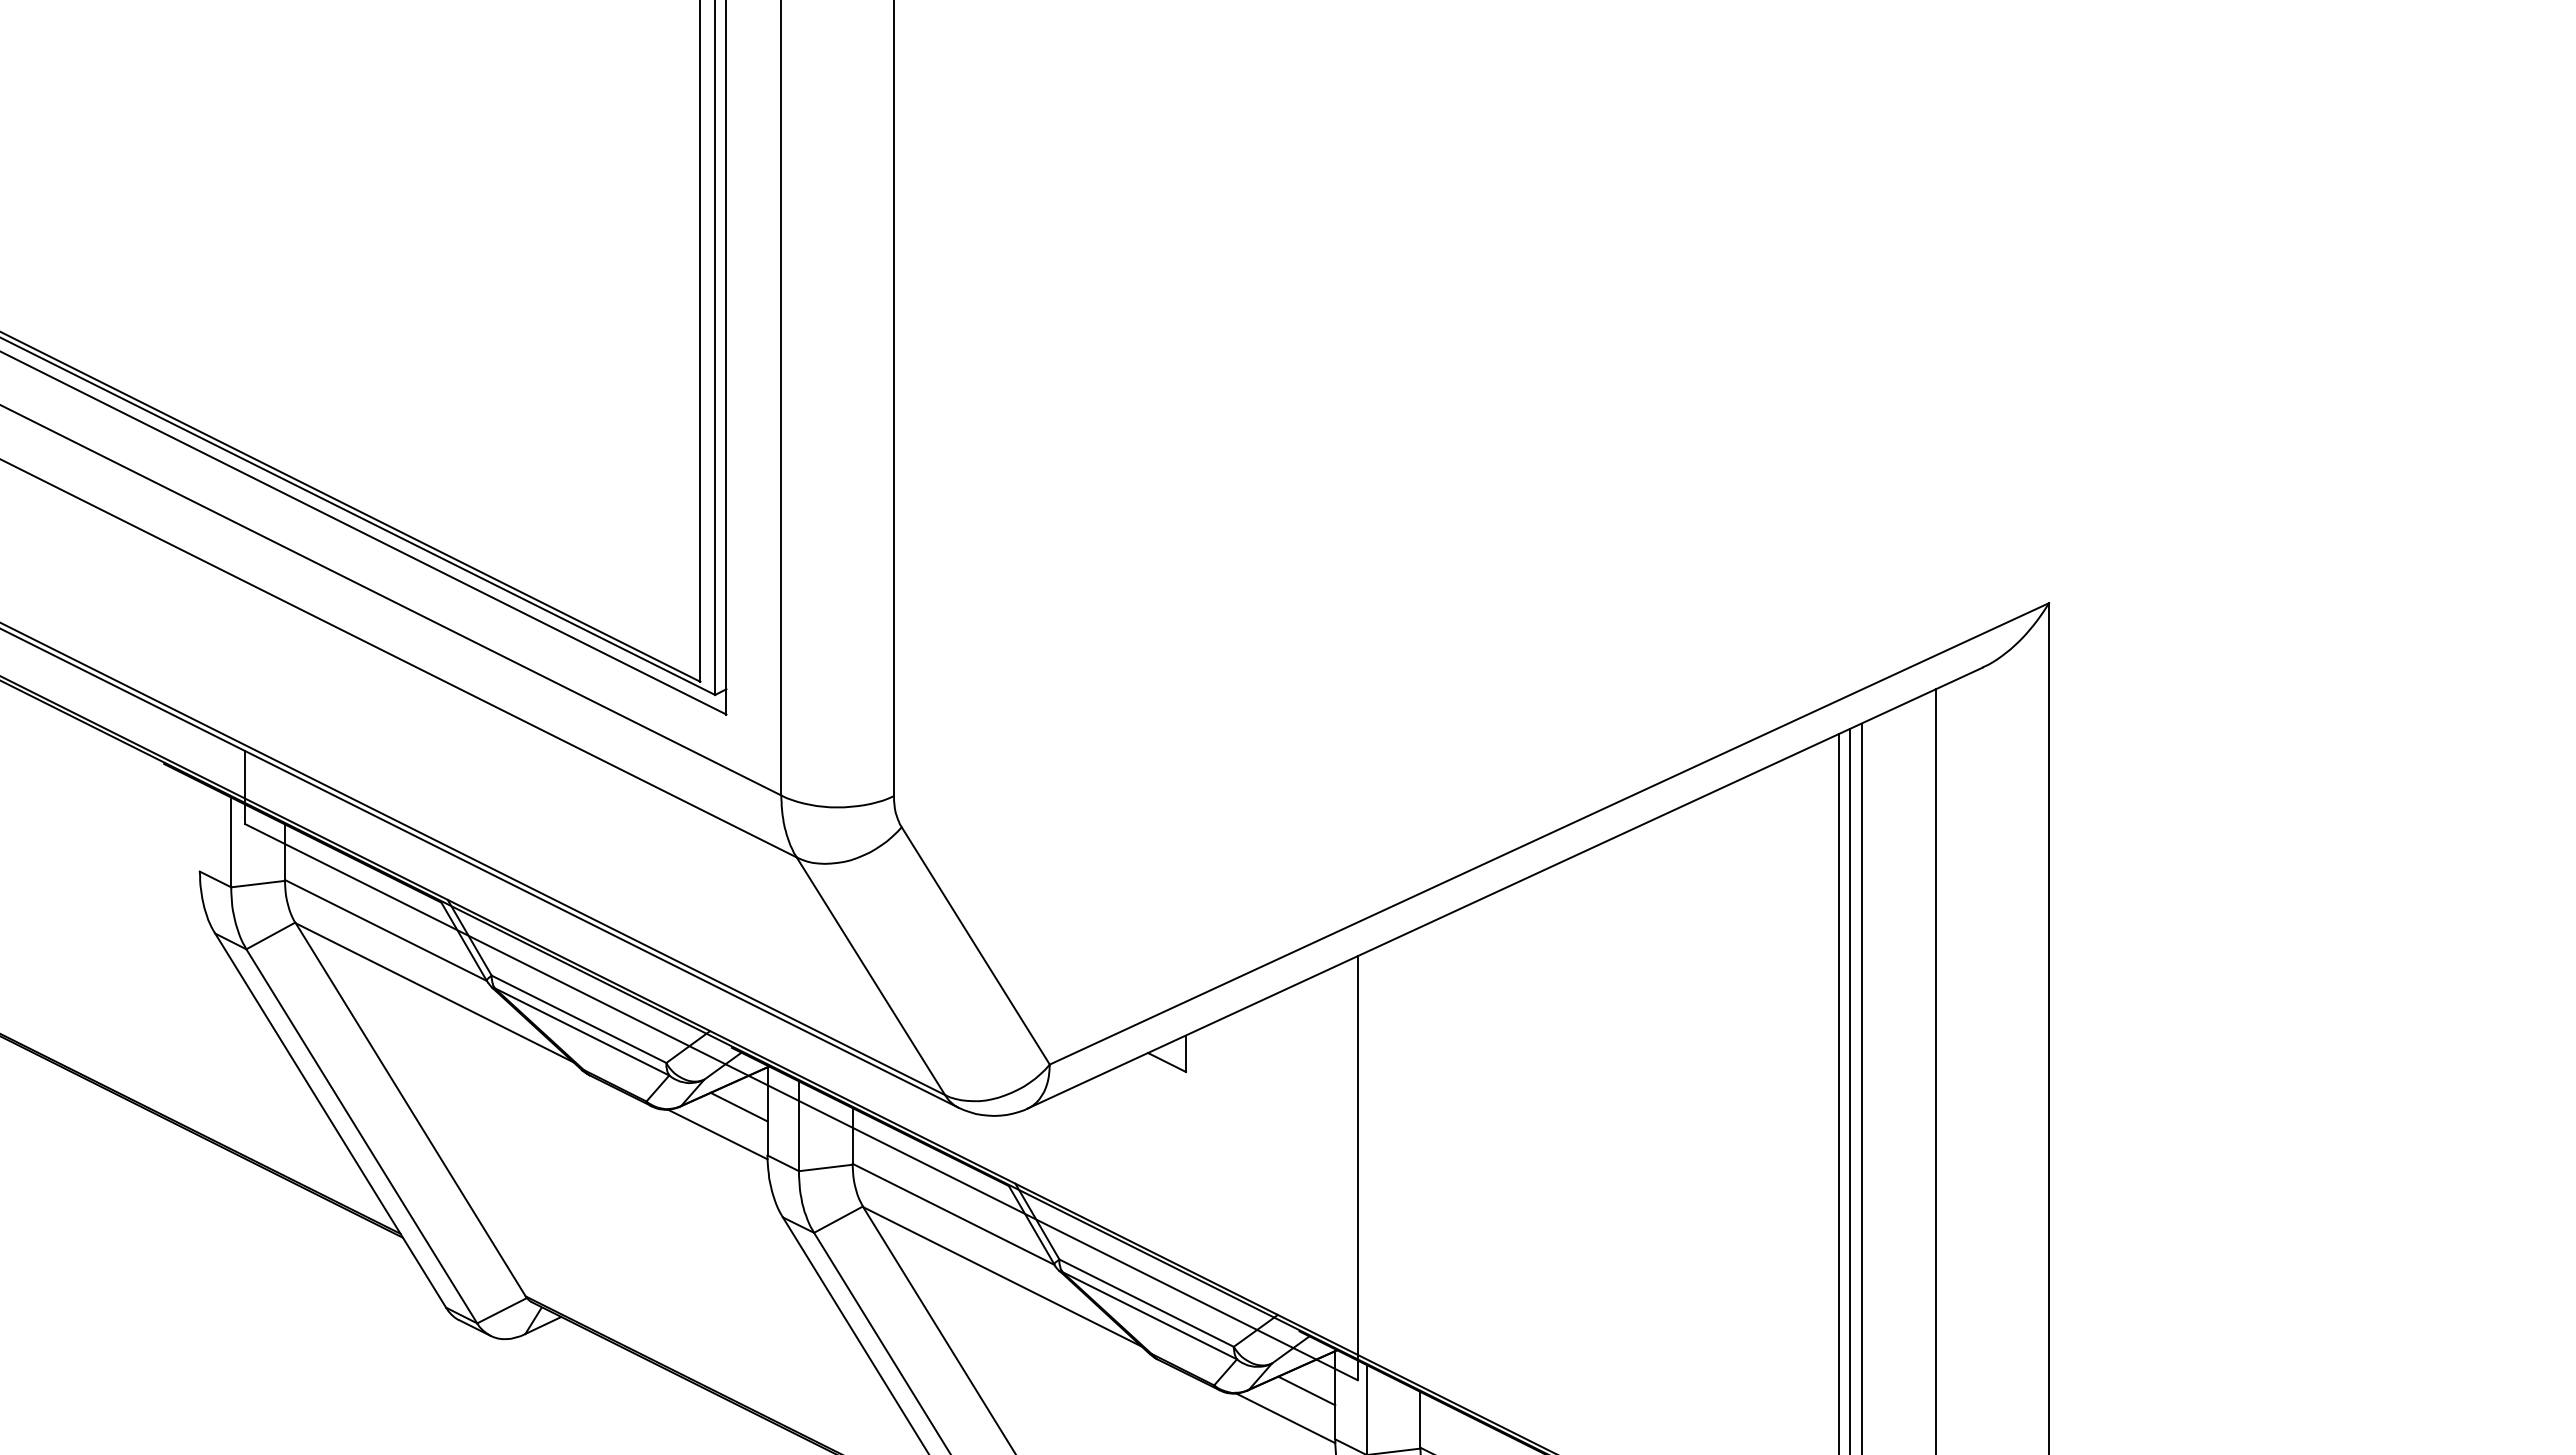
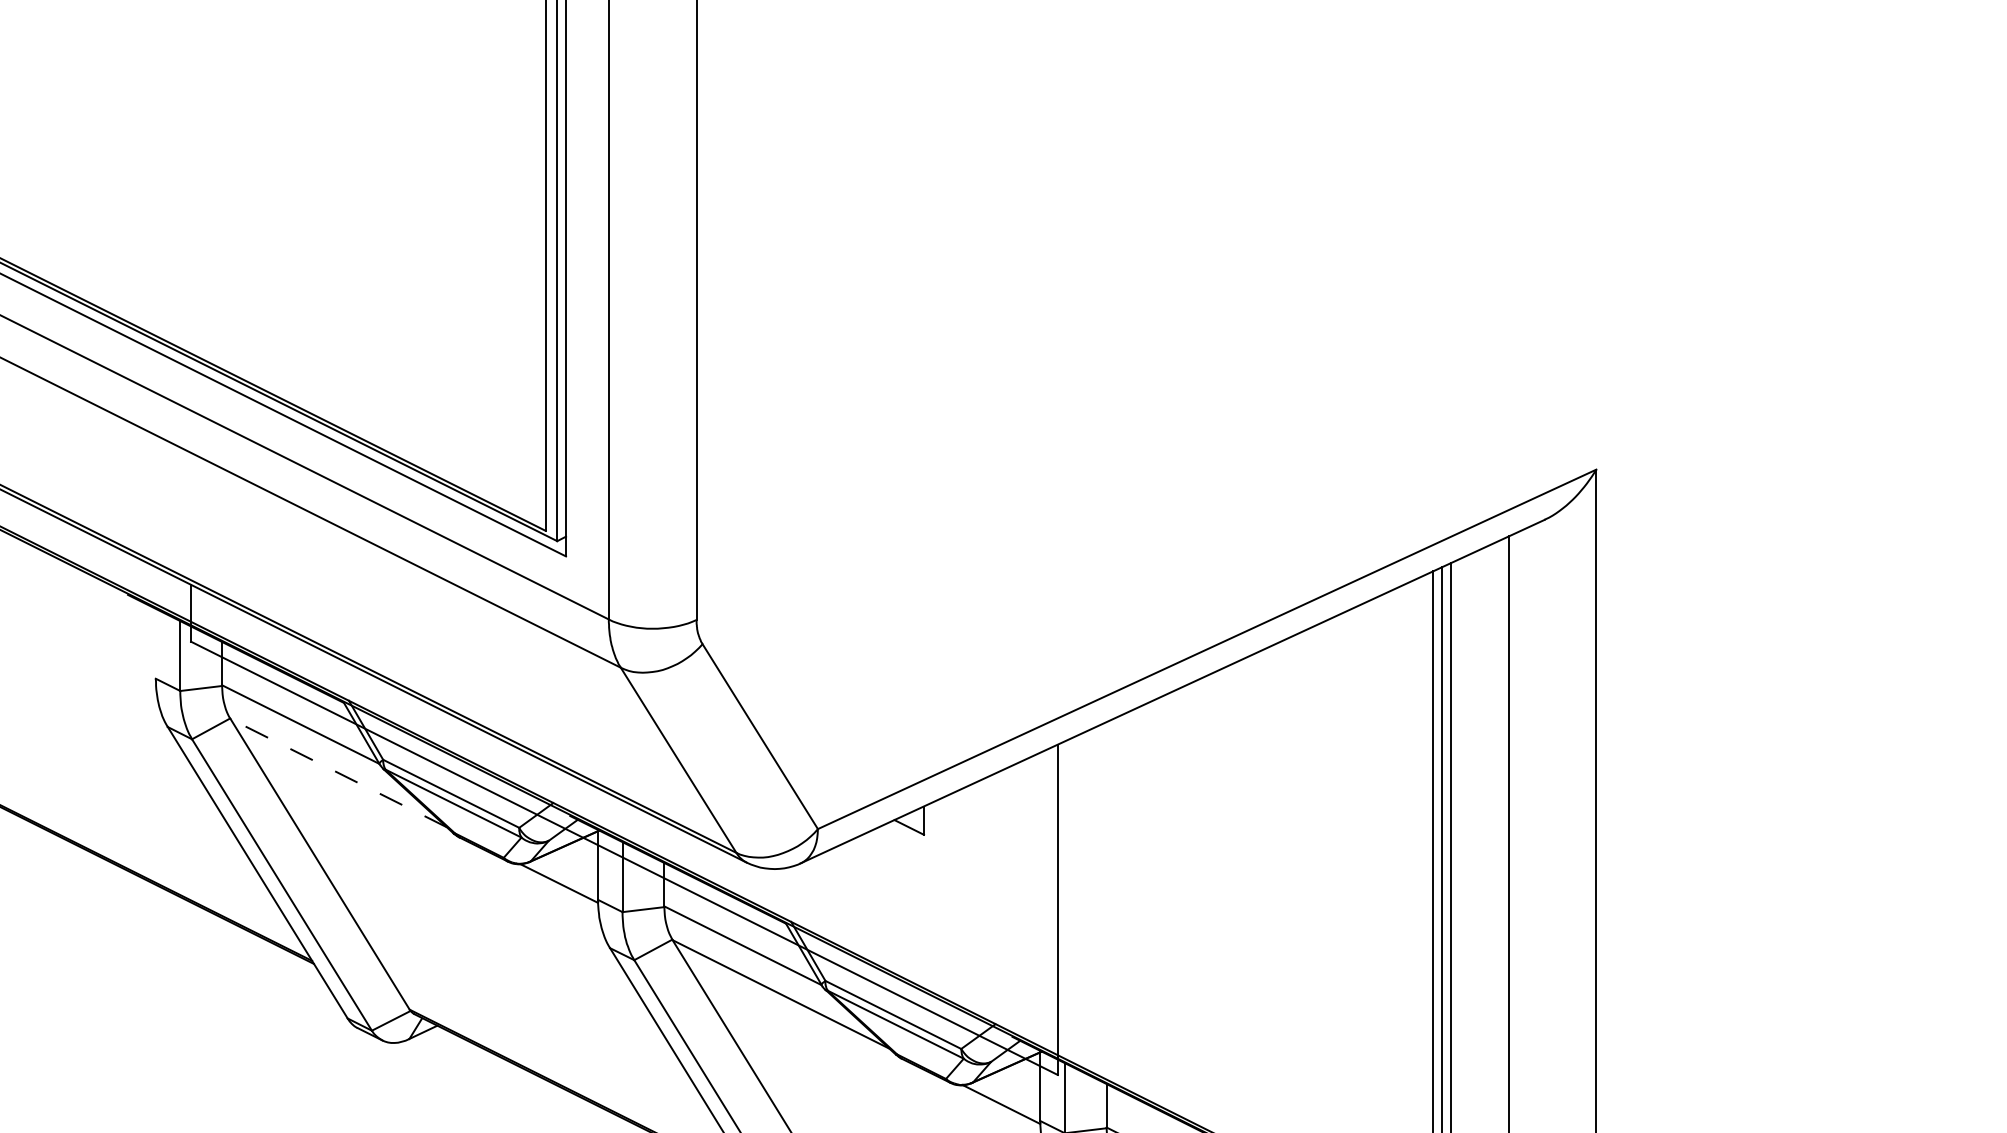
line: (434, 992) -> (338, 772), solid -> dashed
line: (738, 1106) -> (575, 861), removed
line: (1306, 1390) -> (1017, 1082), removed

